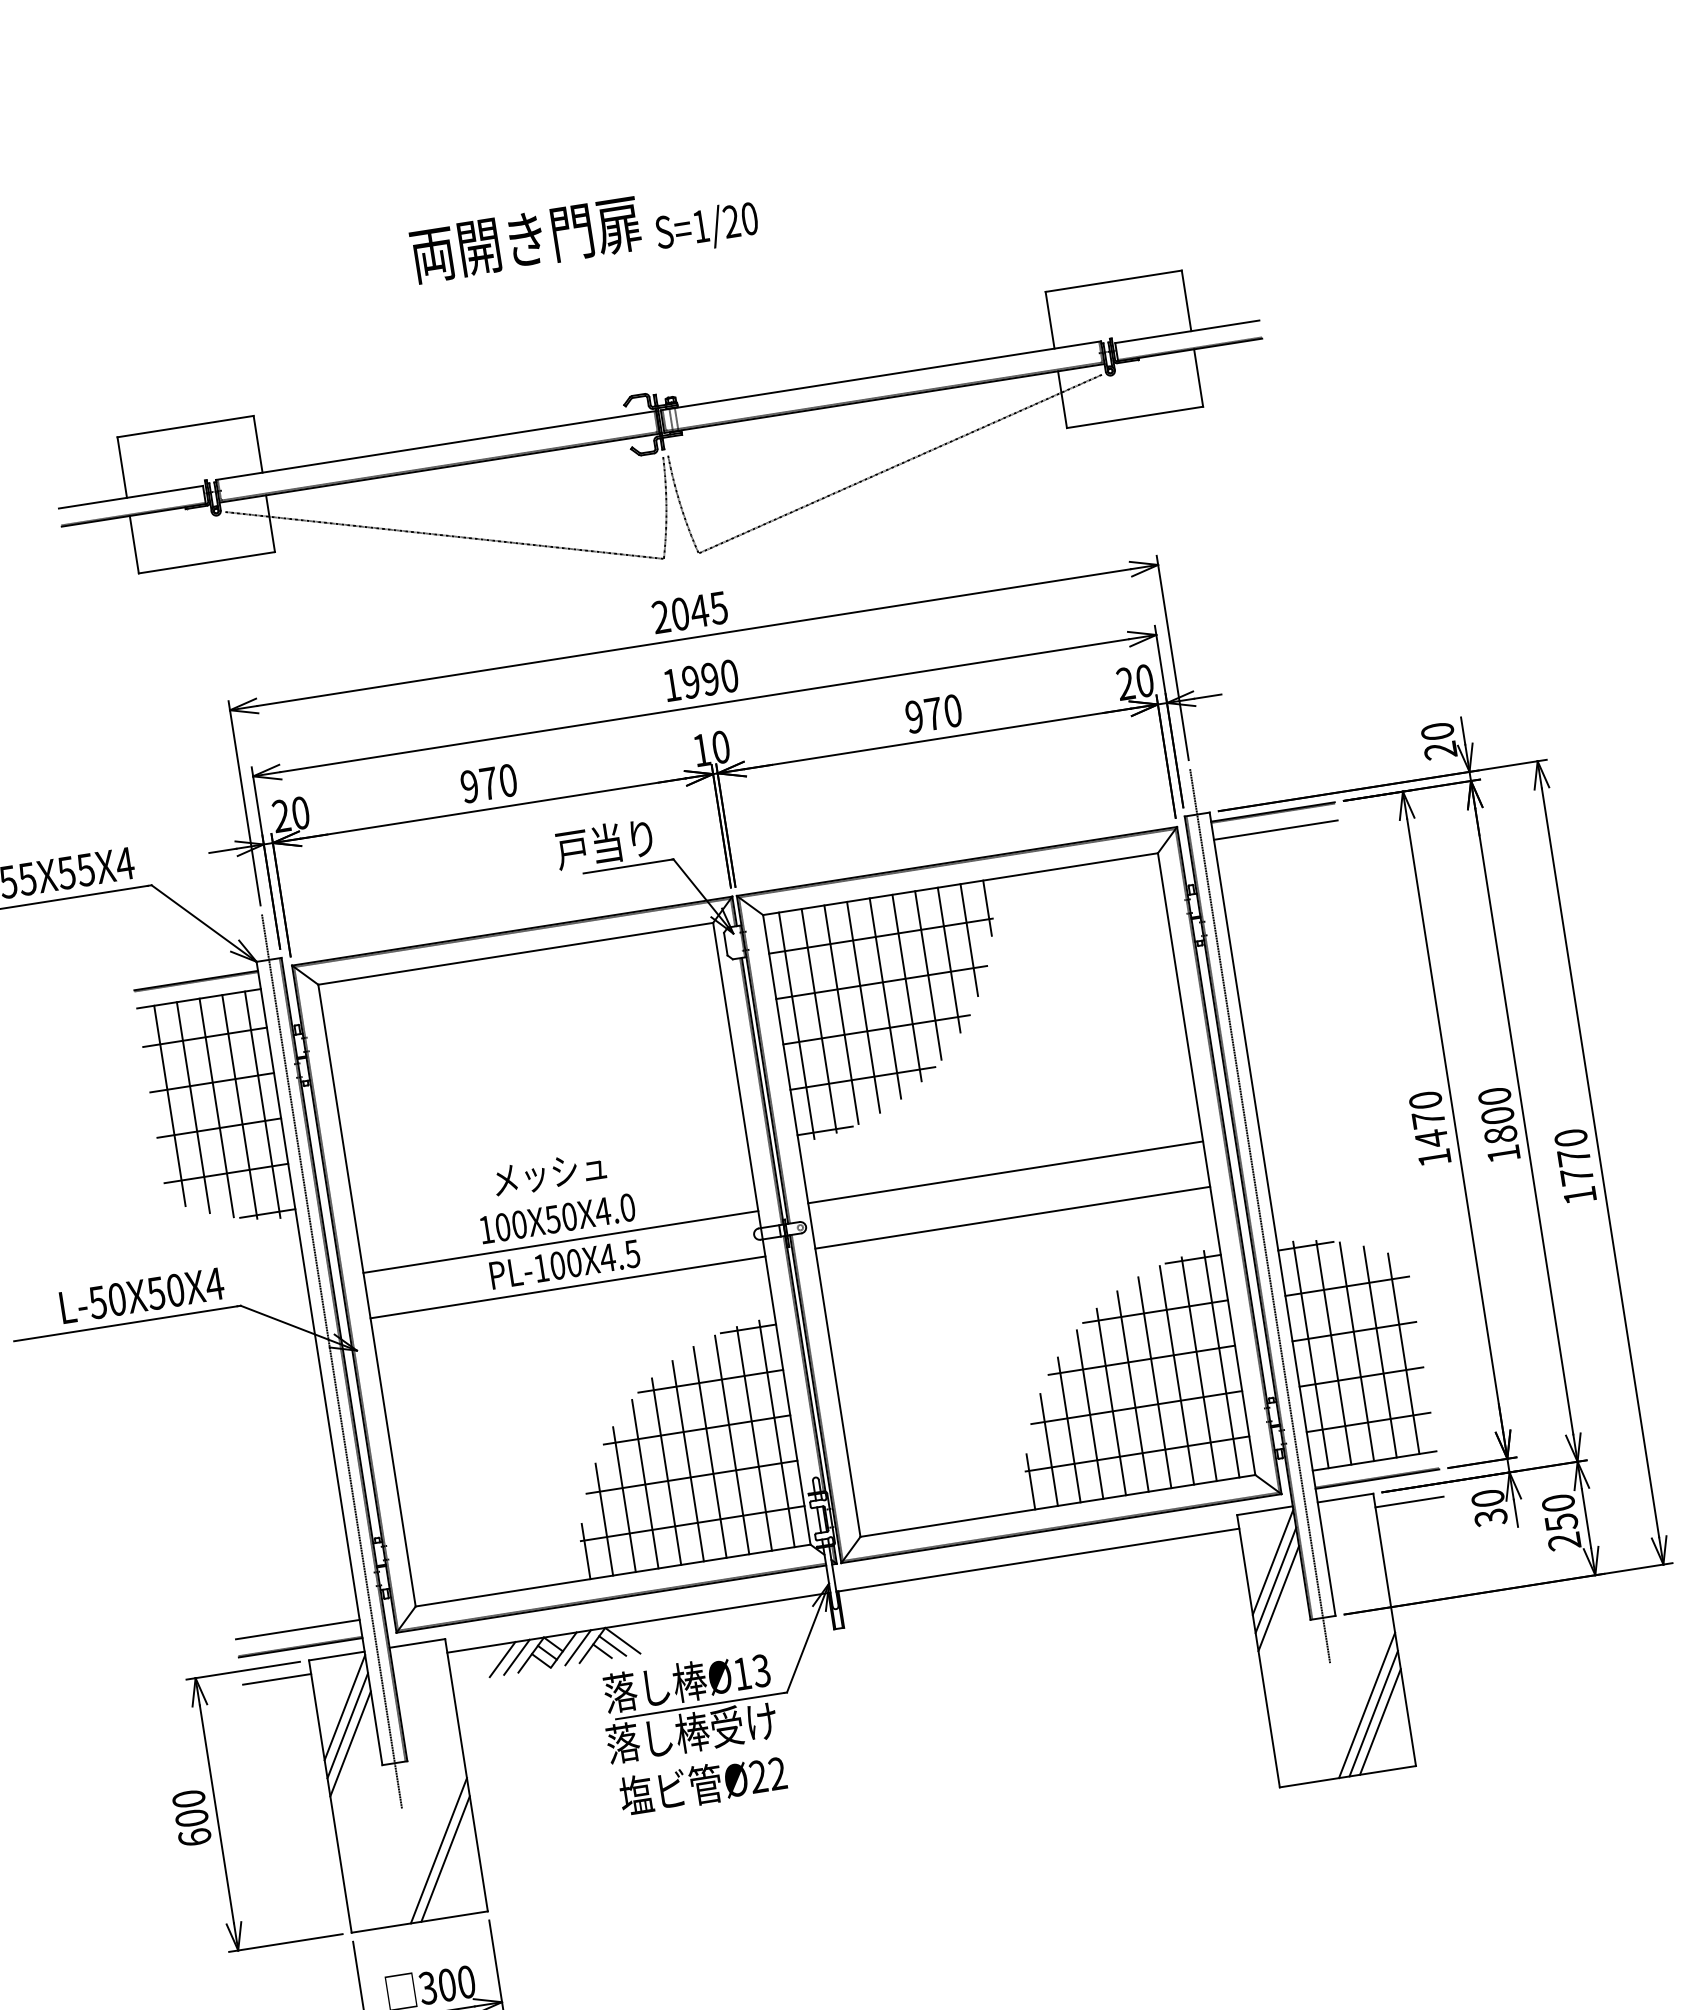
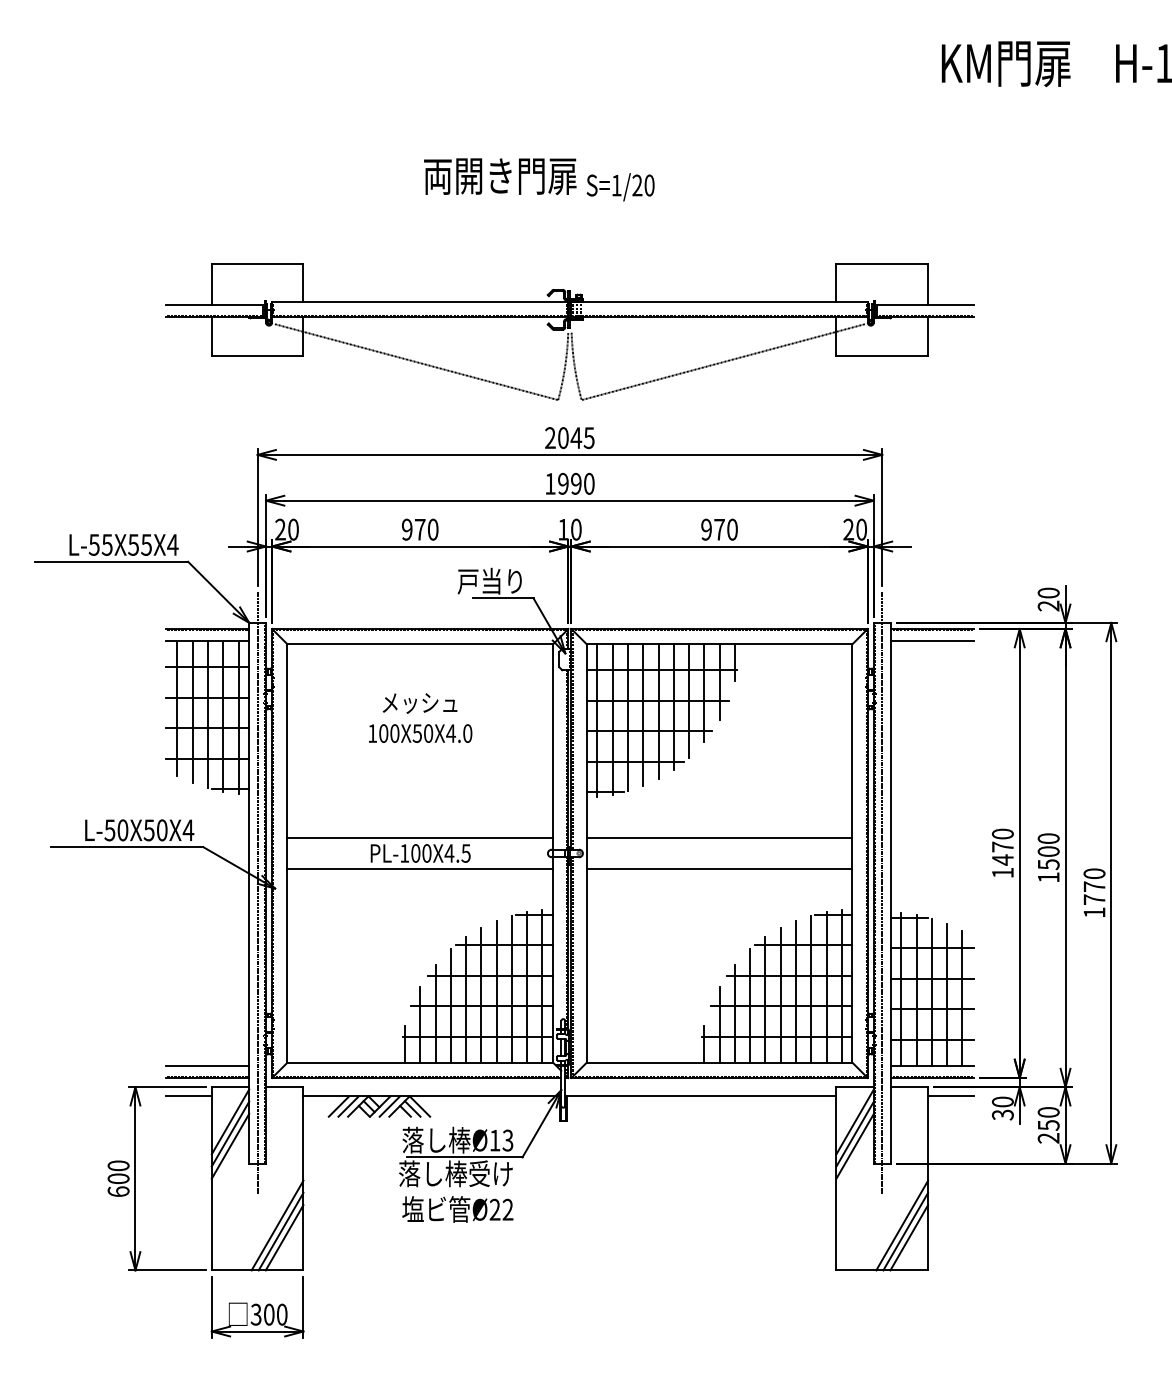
text: (1500, 1134) -> (1048, 864), 1800 -> 1500
text: (553, 1194) -> (420, 717), moved
line: (452, 1866) -> (284, 1237), added

